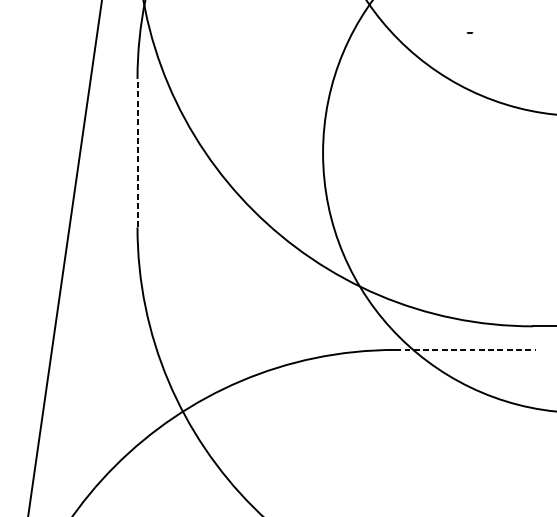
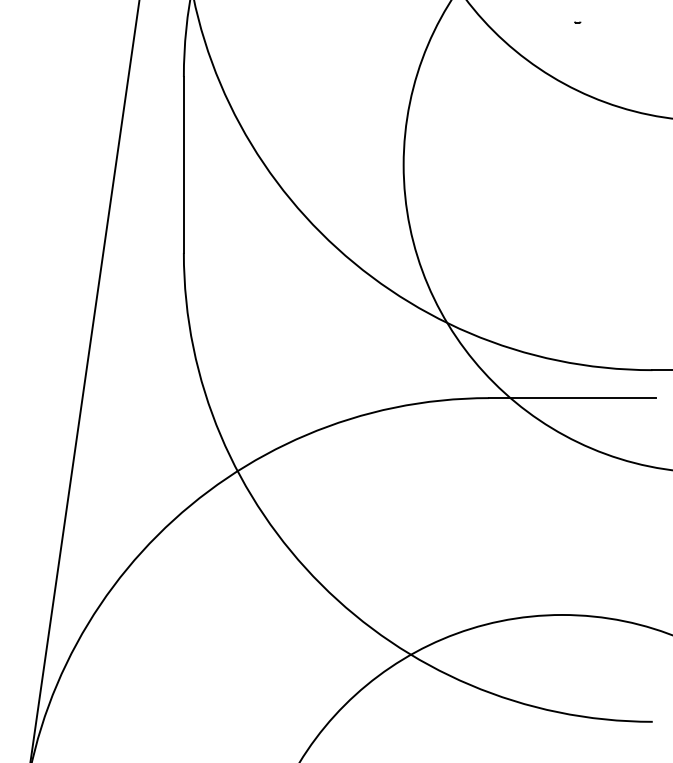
line: (137, 153) -> (183, 165), dashed -> solid
line: (465, 350) -> (572, 398), dashed -> solid

